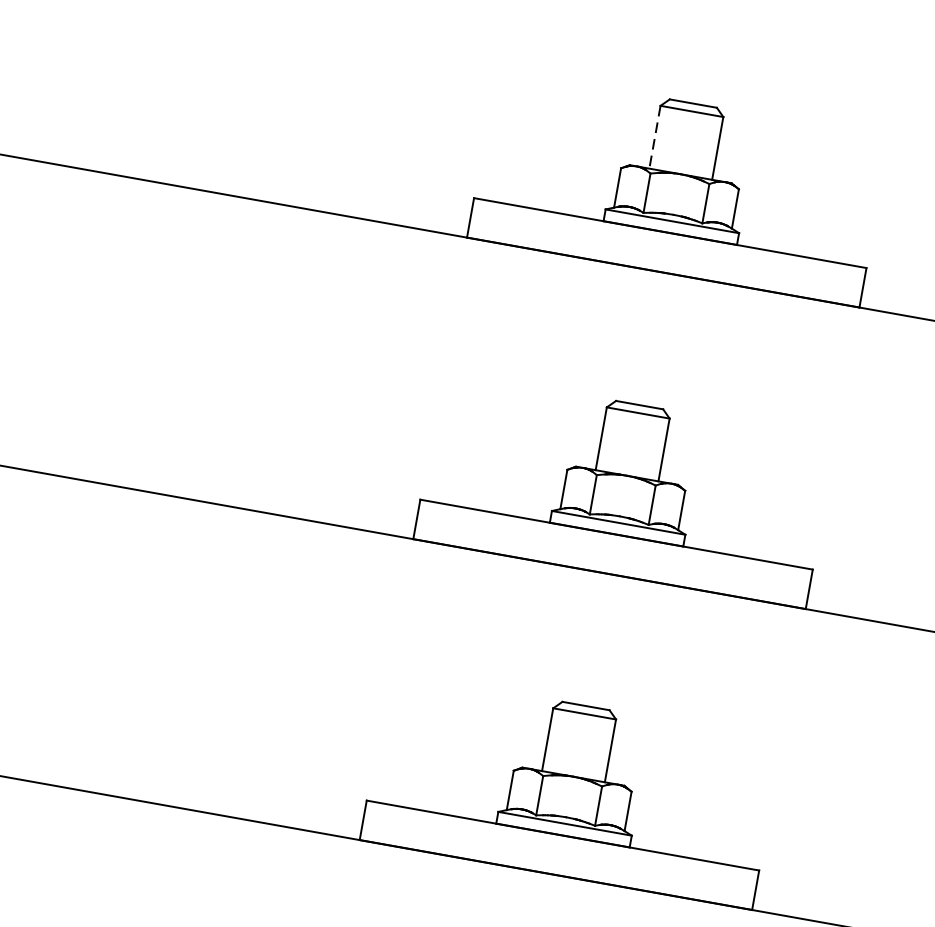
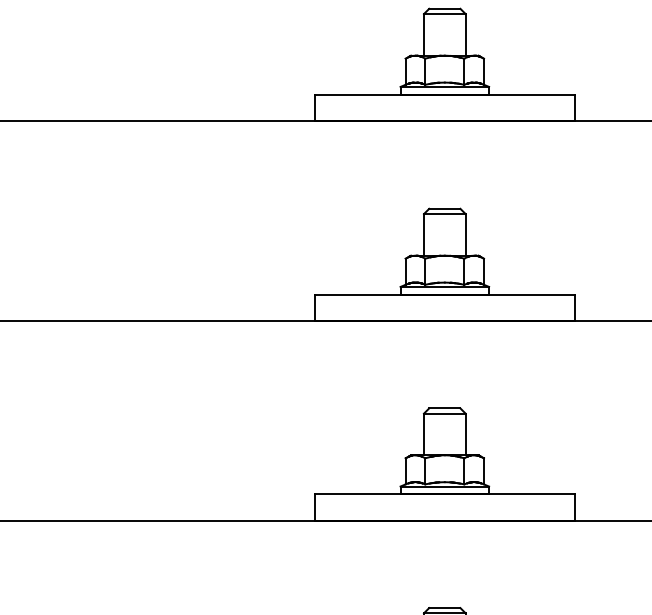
line: (655, 136) -> (424, 34), dashed -> solid

